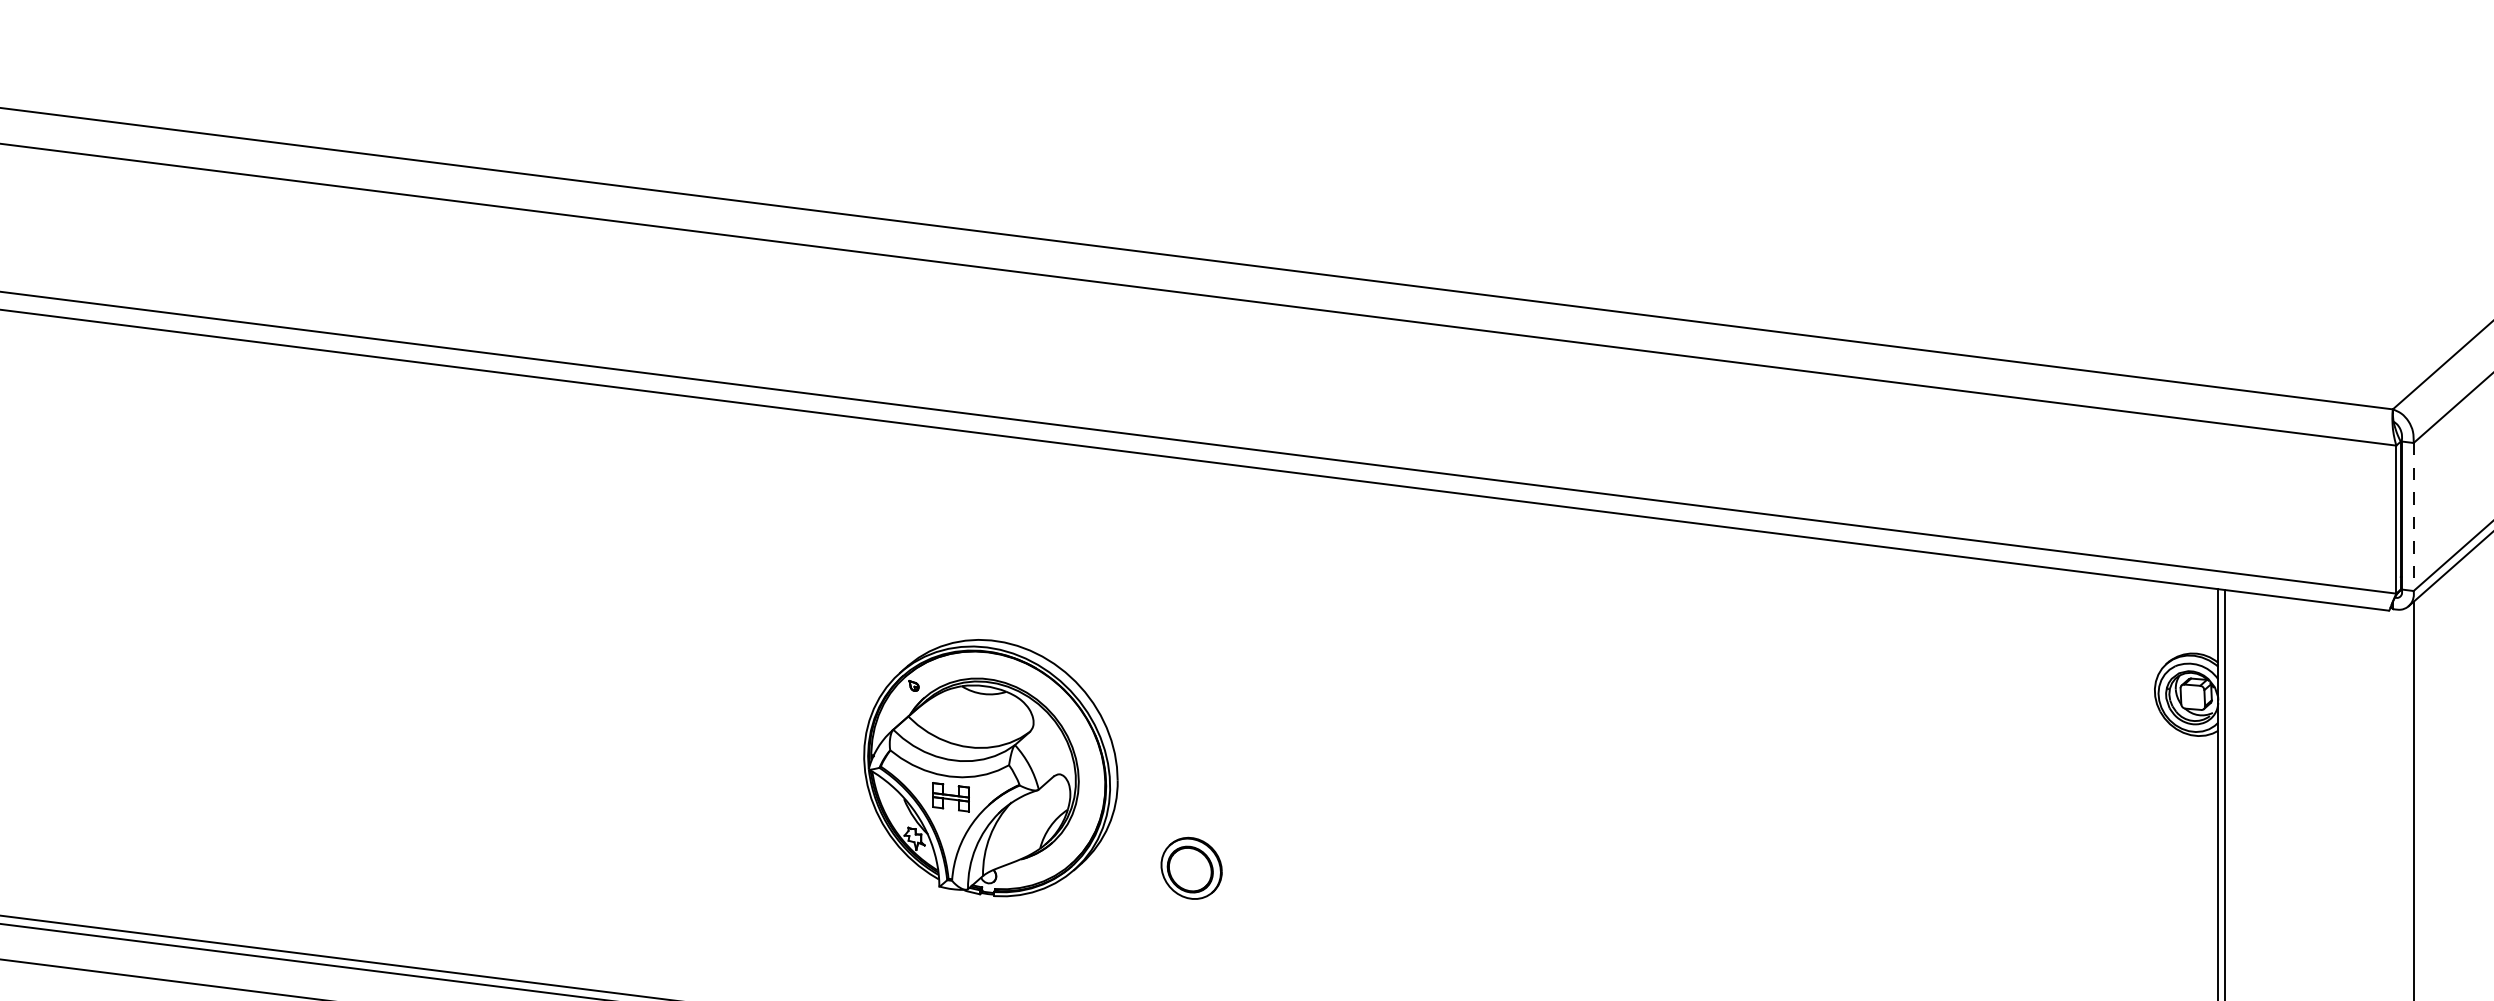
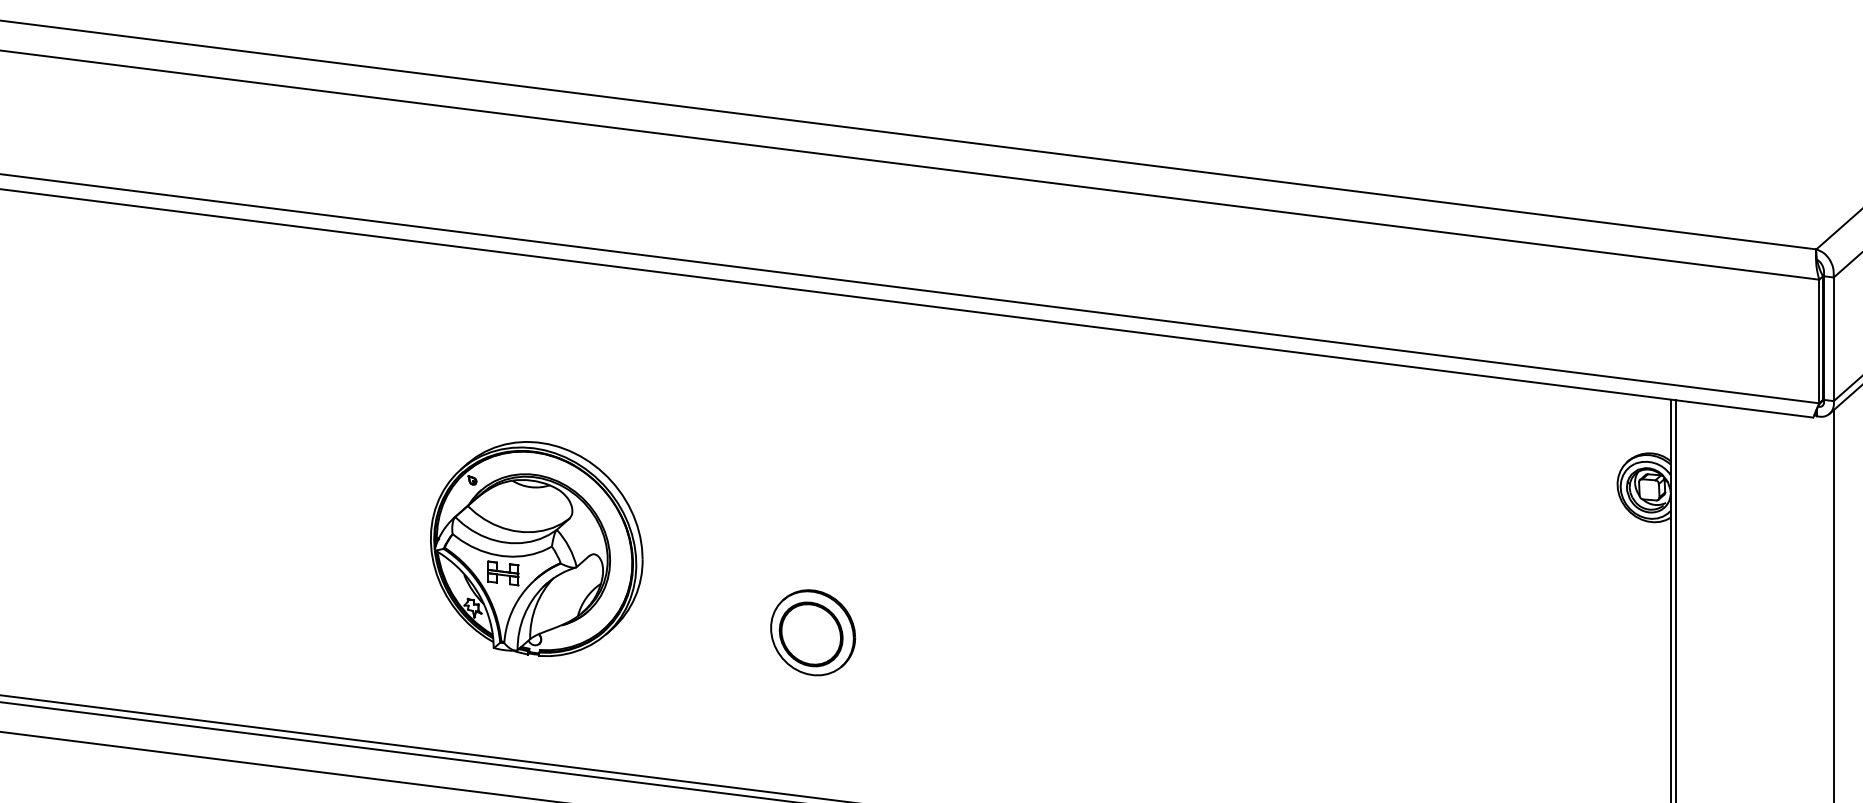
line: (2413, 517) -> (1833, 339), dashed -> solid
part: (990, 768) -> (536, 549), moved
part: (1191, 868) -> (812, 632), size x1.67

